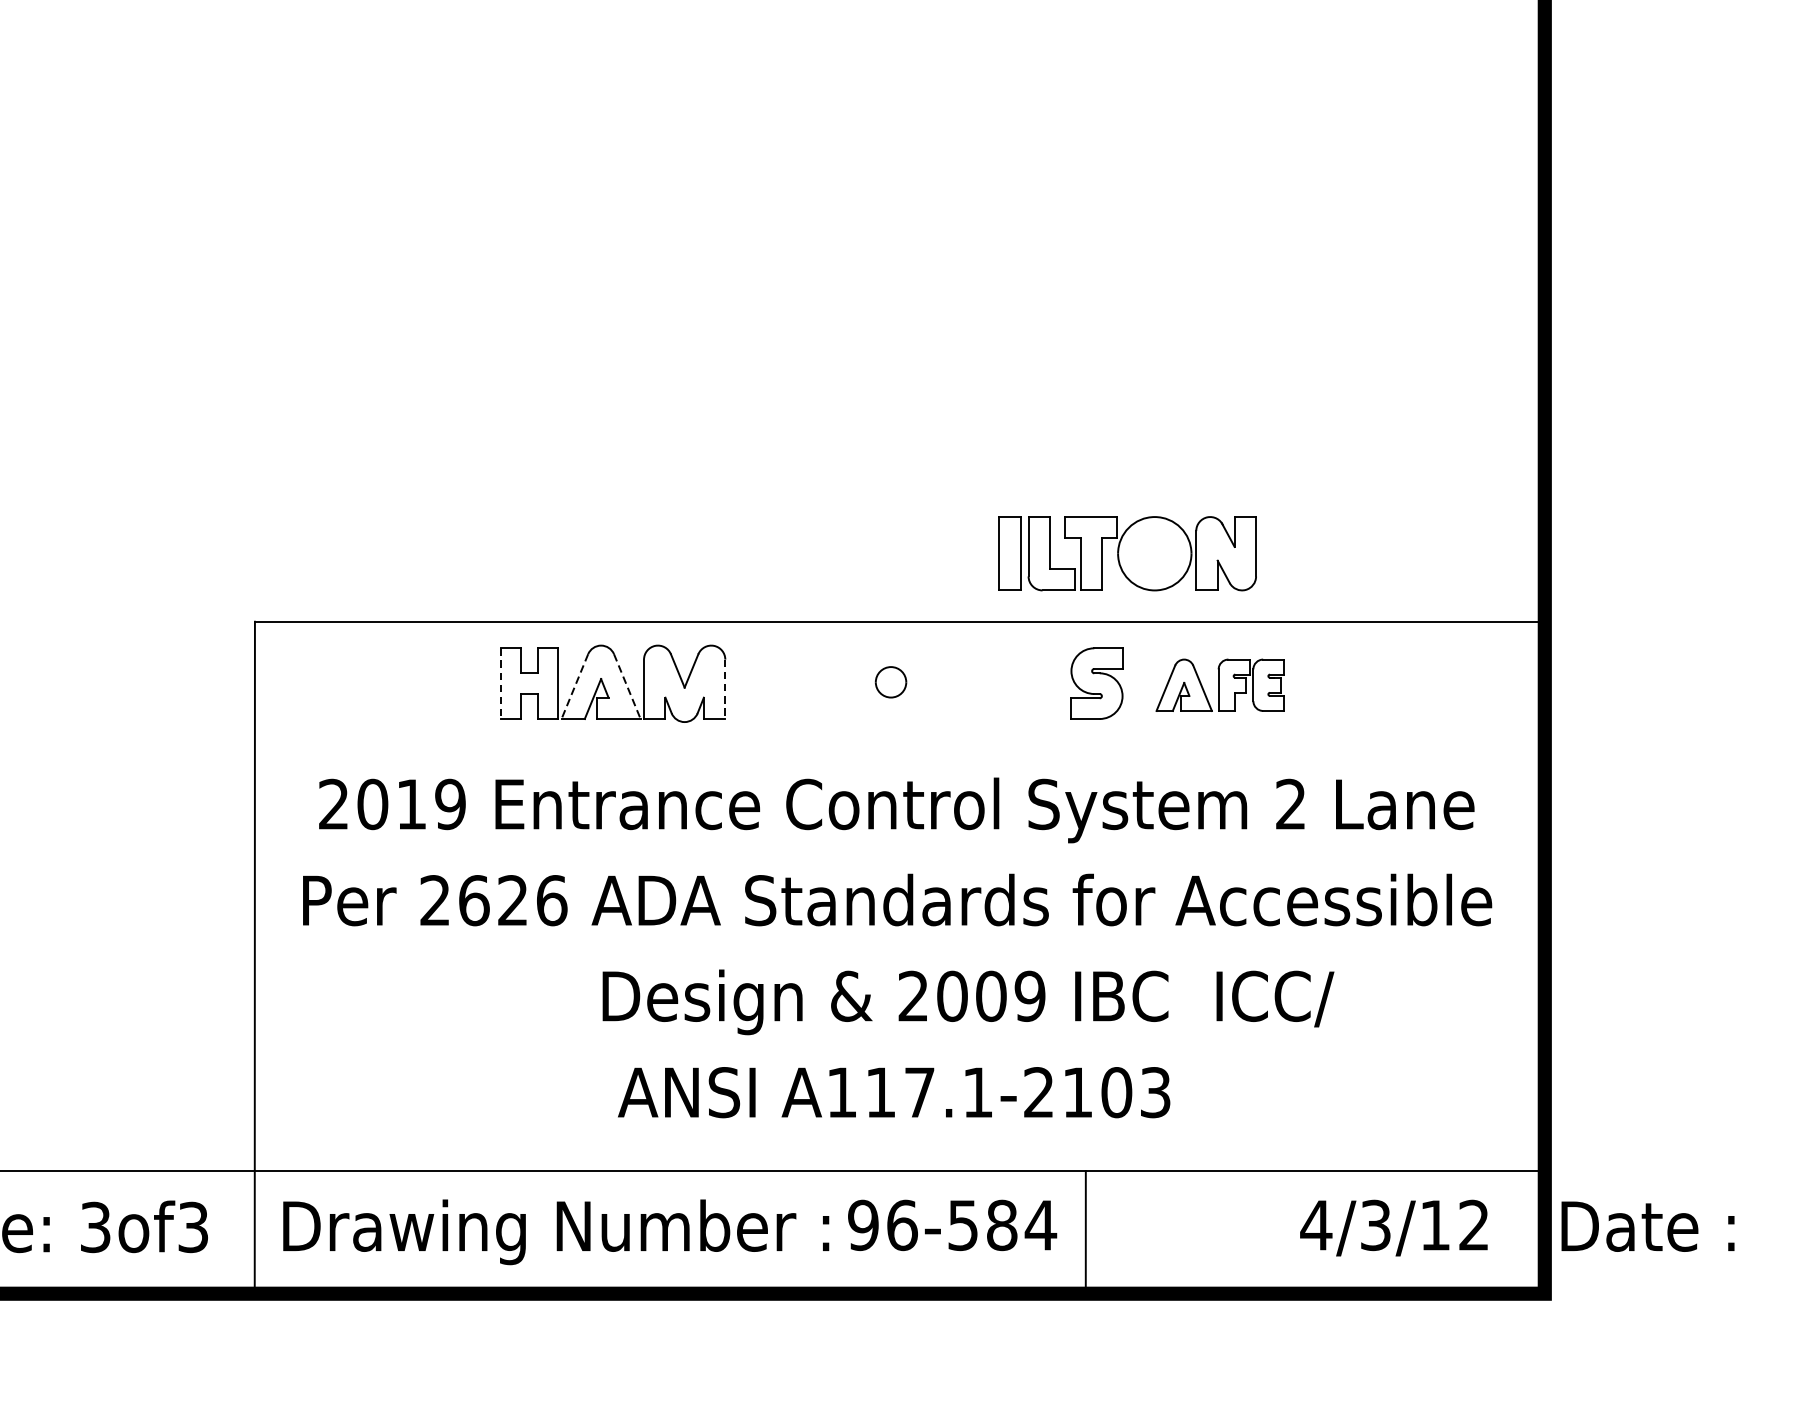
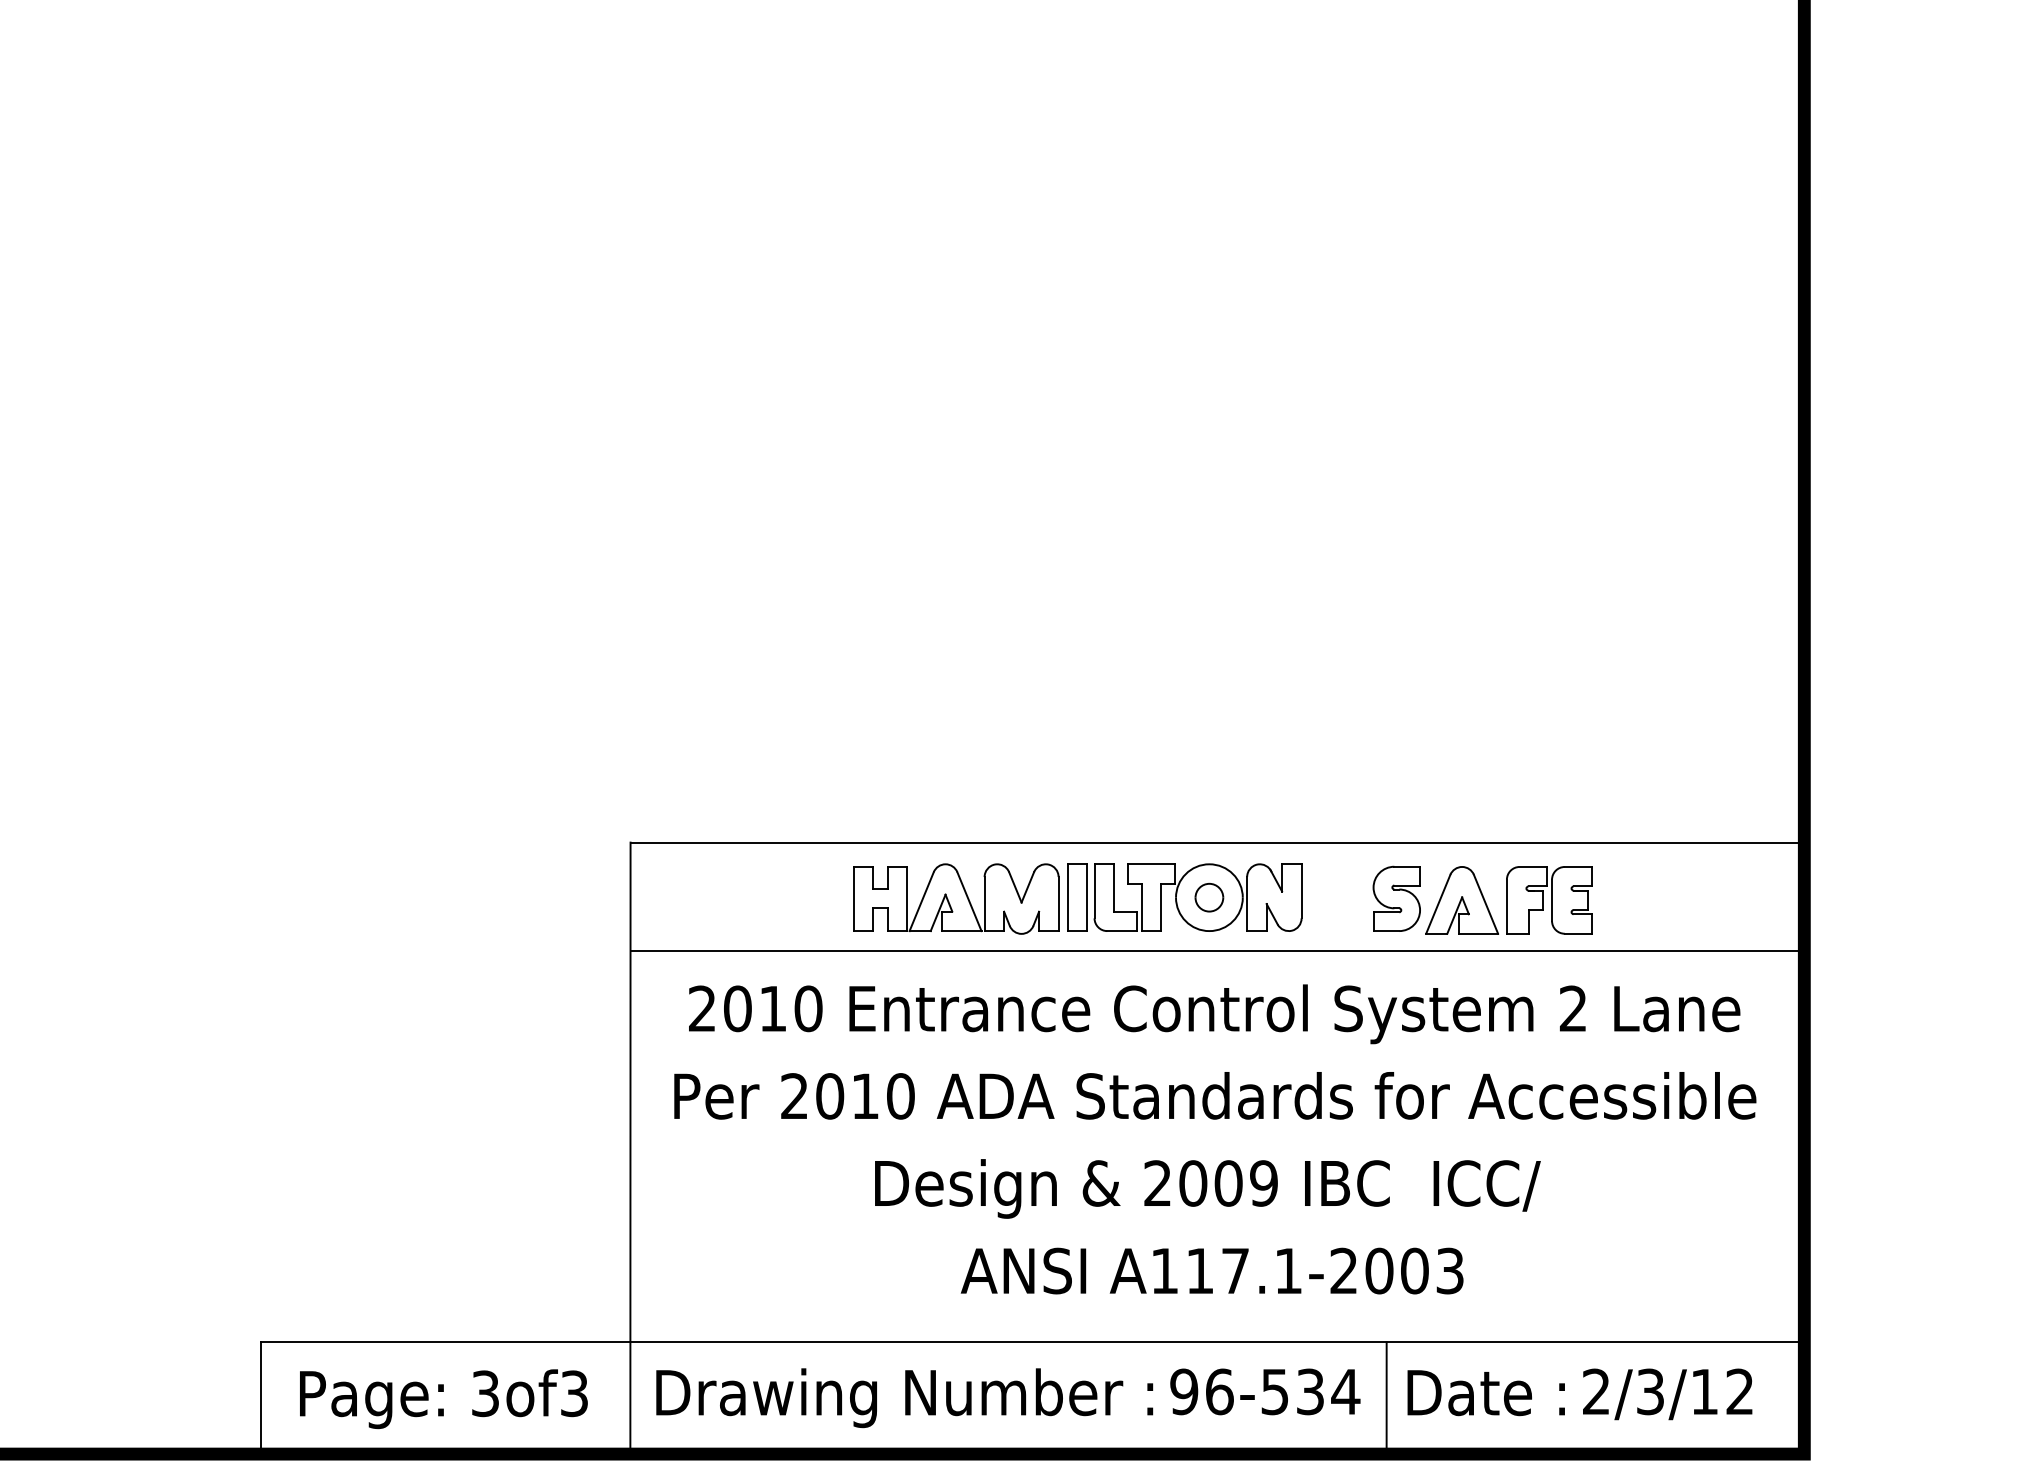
part: (1127, 553) -> (1184, 897), moved
line: (501, 683) -> (854, 898), dashed -> solid
part: (1219, 685) -> (1508, 900), size x1.43
line: (574, 686) -> (921, 901), dashed -> solid
line: (627, 686) -> (969, 901), dashed -> solid
line: (725, 689) -> (1058, 904), dashed -> solid
line: (899, 741) -> (1217, 951), added
text: (450, 804) -> (808, 1008), 2019 -> 2010
text: (513, 900) -> (865, 1096), 2626 -> 2010
text: (968, 1001) -> (1207, 1188), moved
text: (1077, 1091) -> (1379, 1270), A117.1-2103 -> A117.1-2003
text: (1002, 1224) -> (1310, 1391), 96-584 -> 96-534
text: (1316, 1224) -> (1596, 1391), 4/3/12 -> 2/3/12
text: (1647, 1227) -> (1485, 1393), moved

